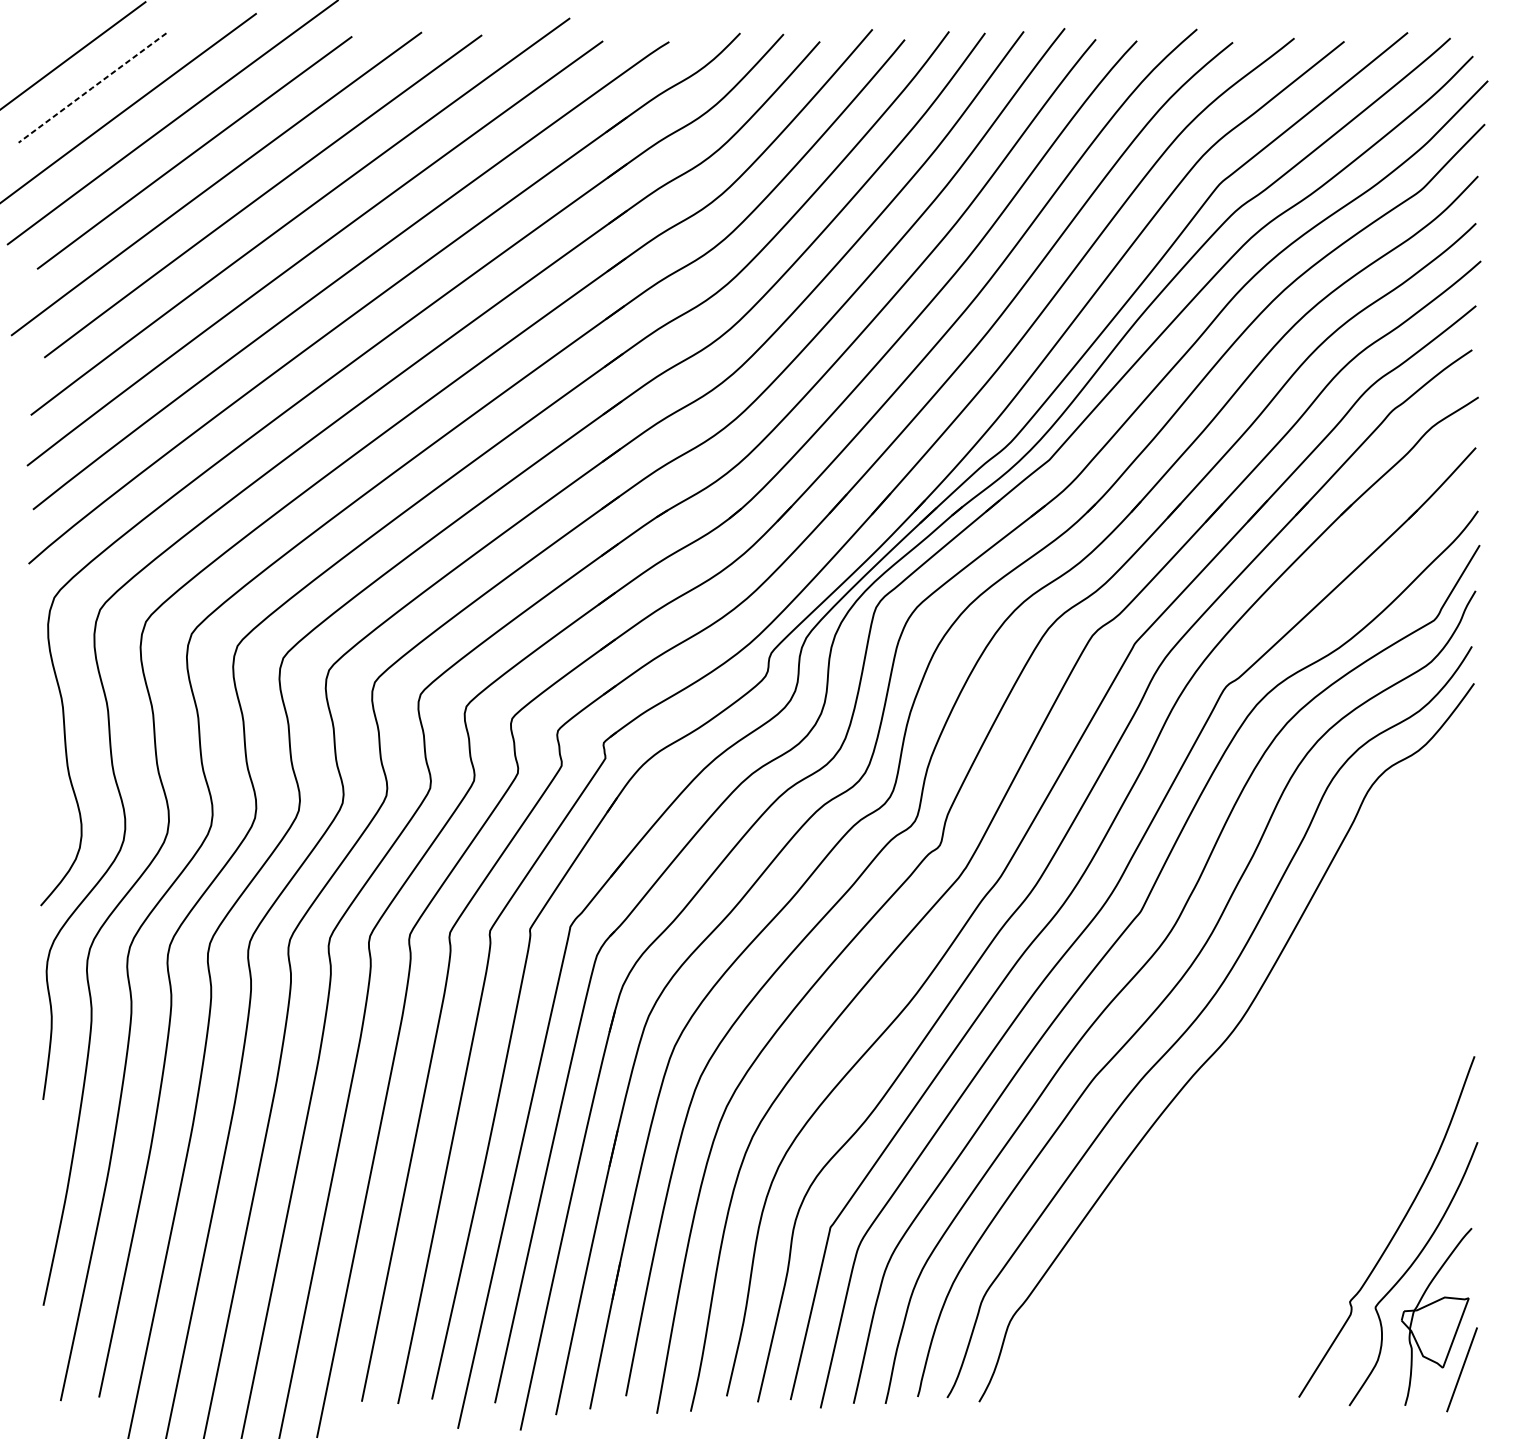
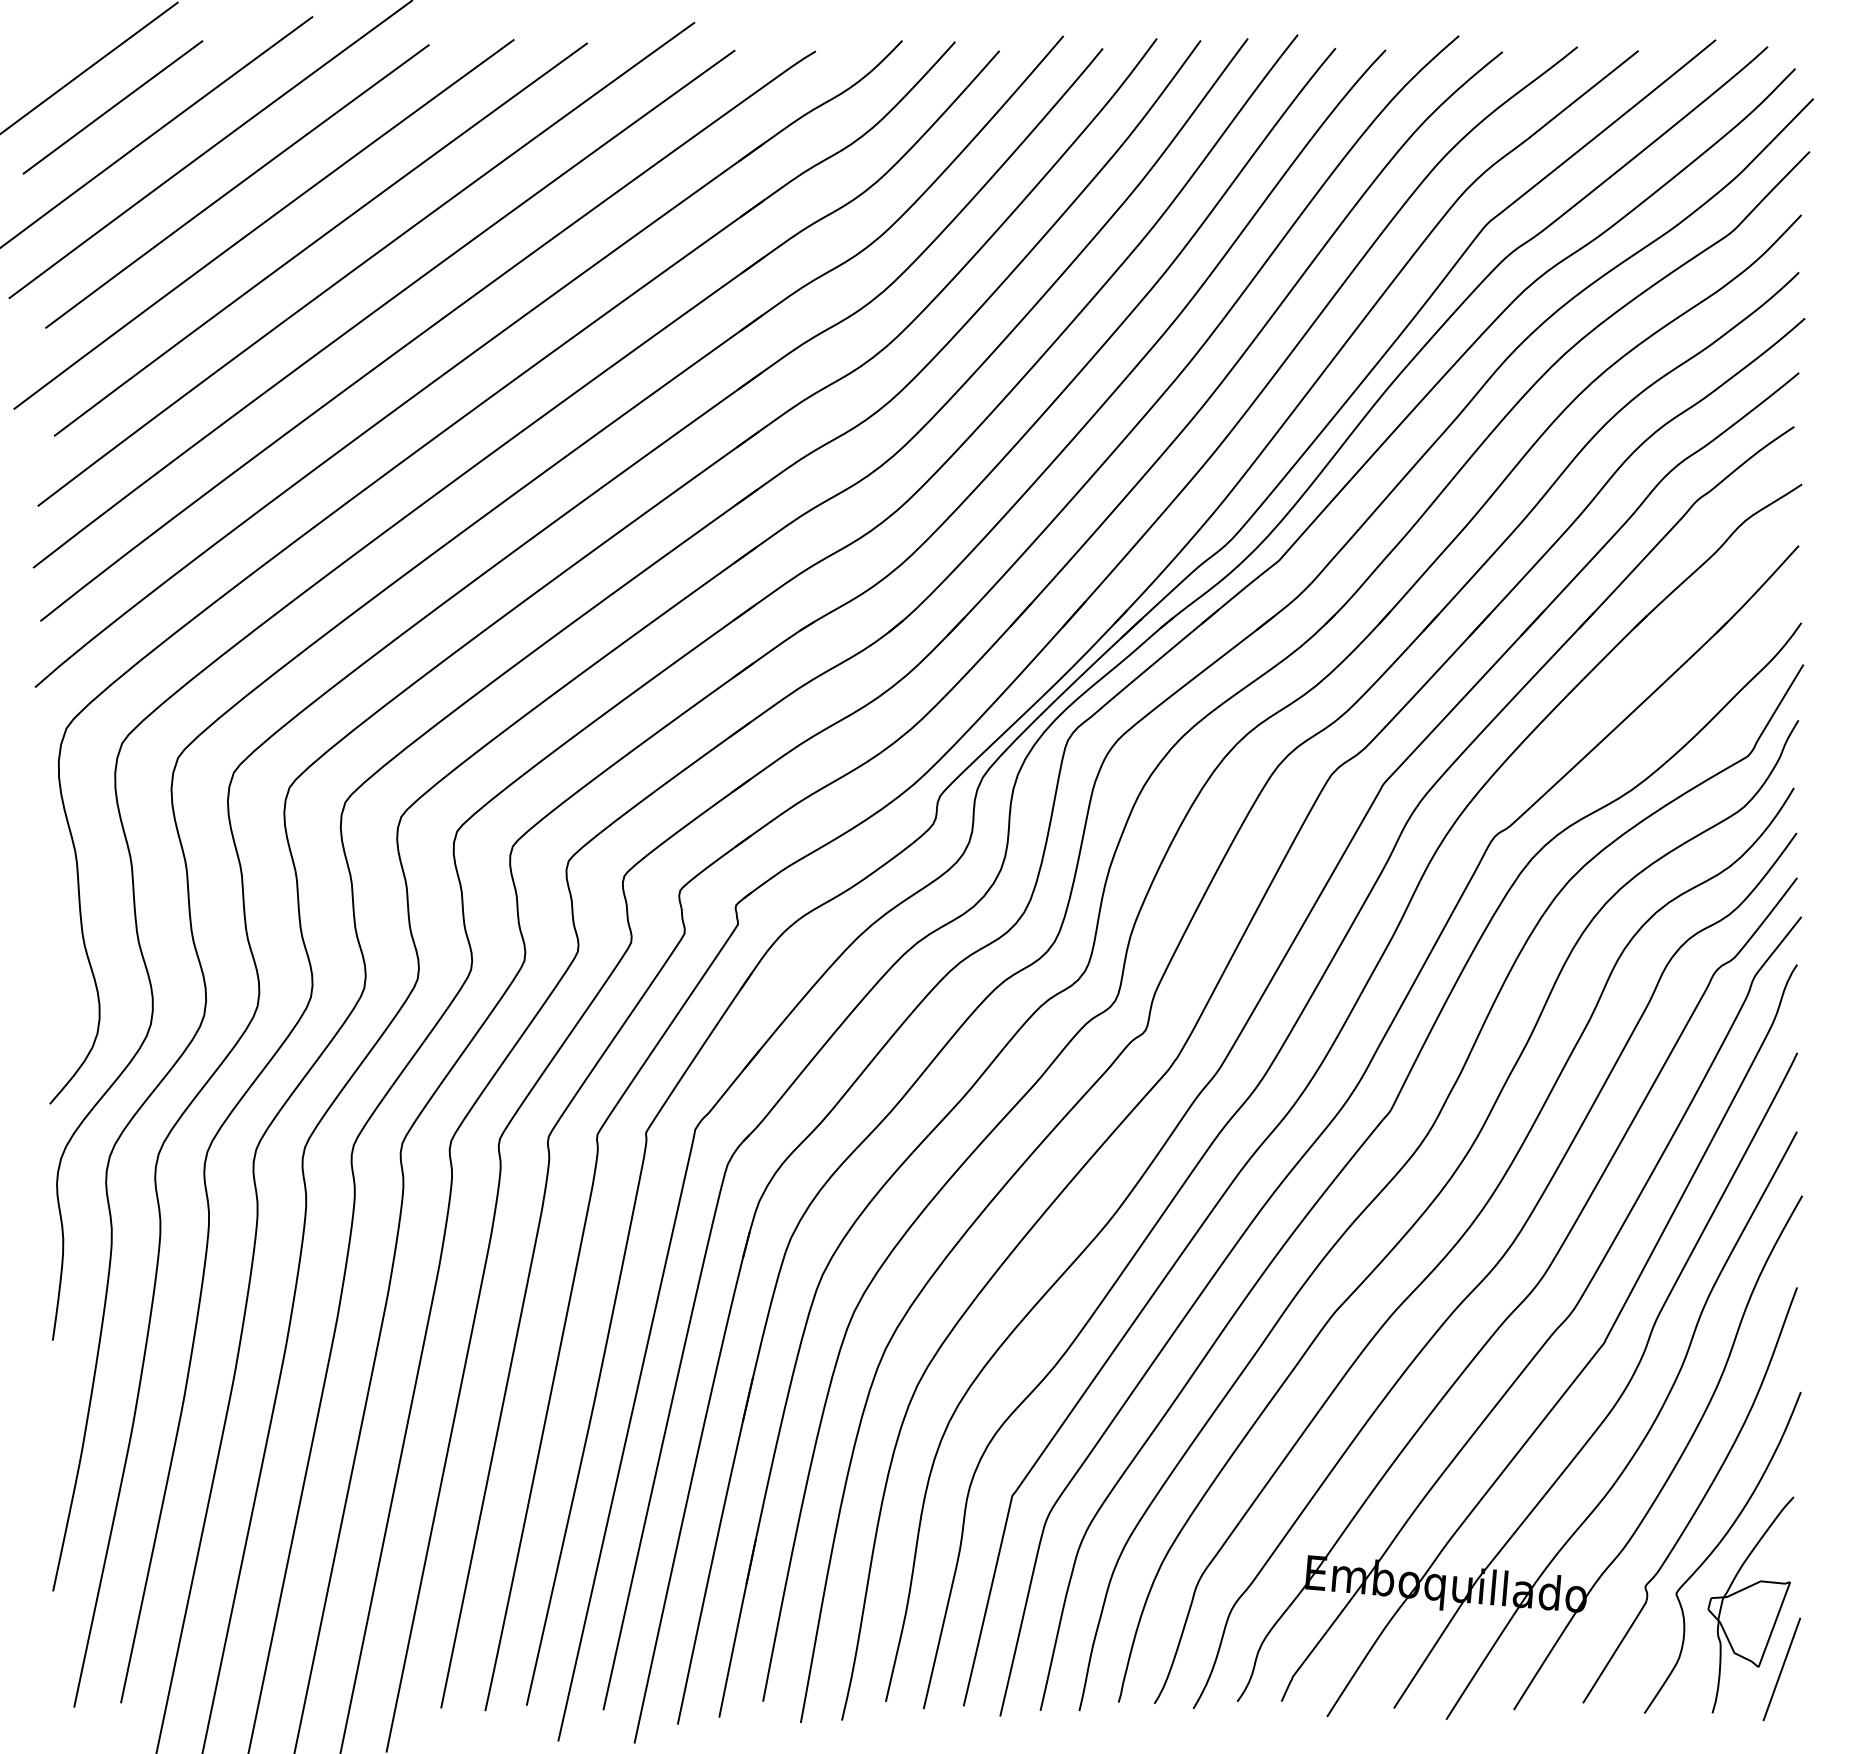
line: (92, 88) -> (112, 107), dashed -> solid
part: (1246, 1065) -> (1519, 1298), added

